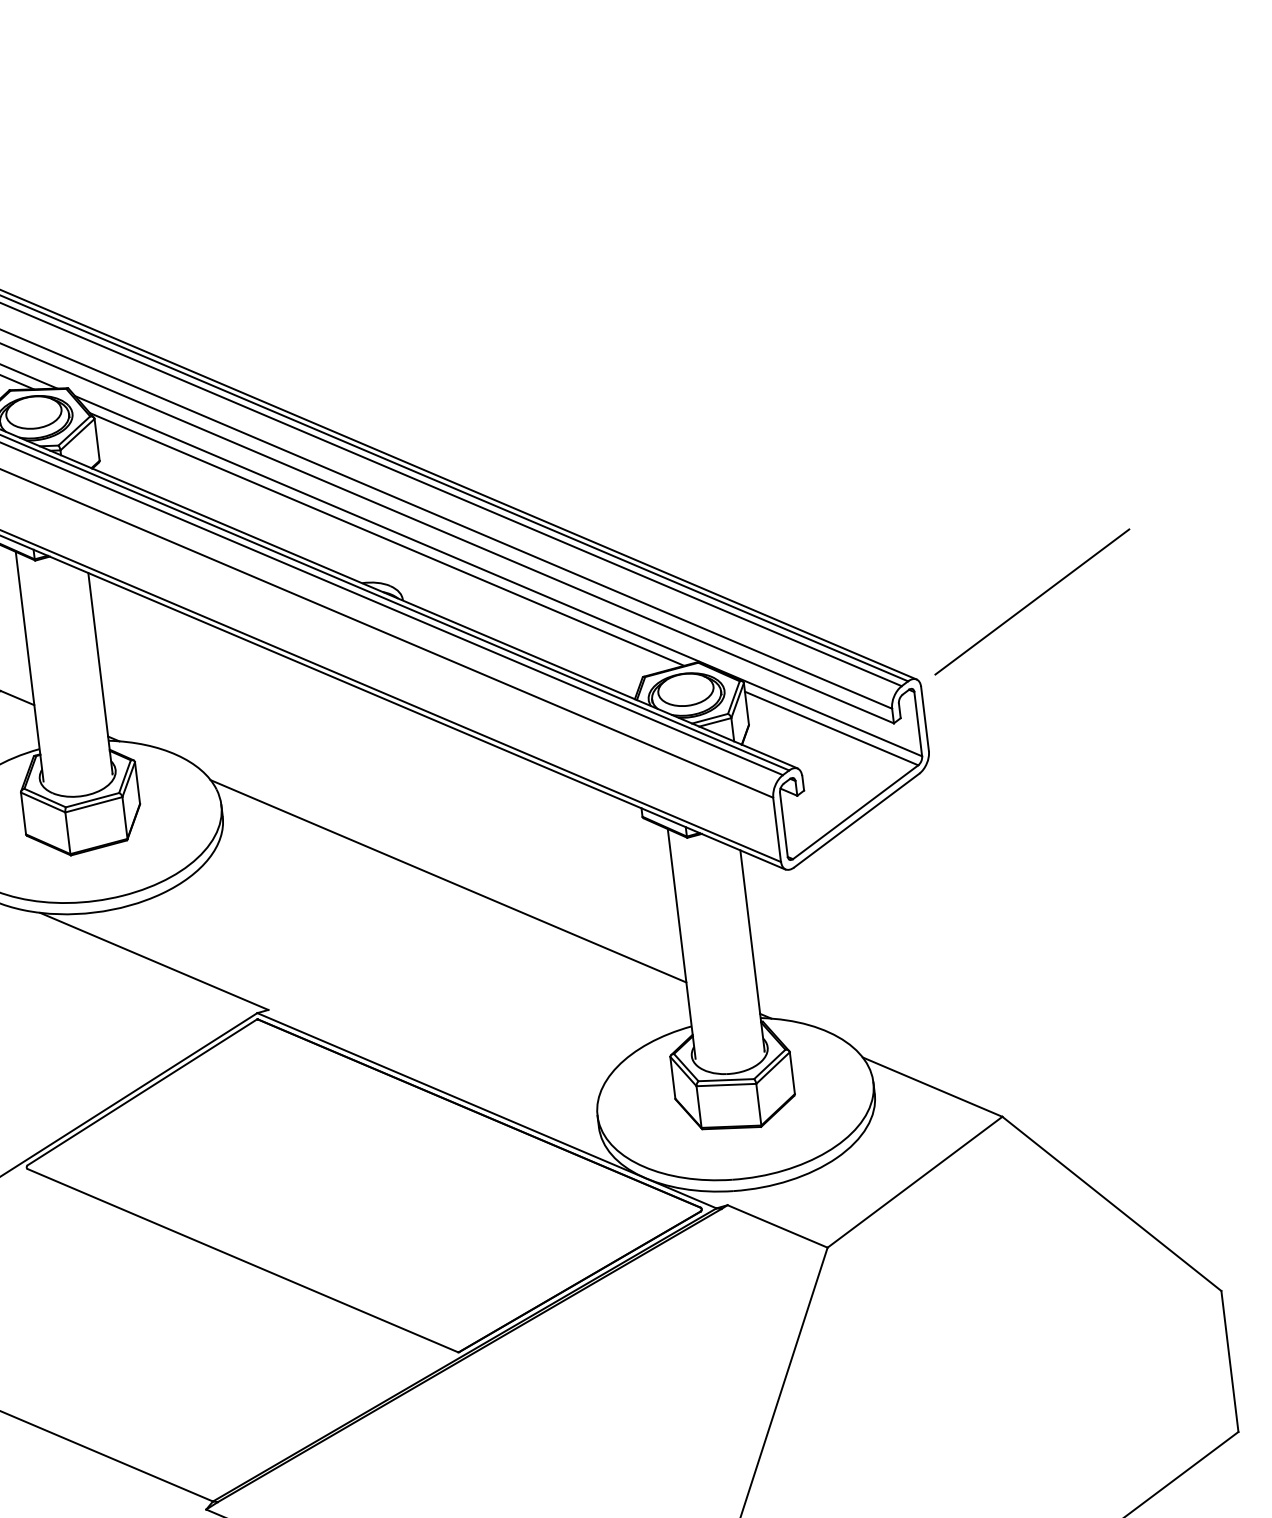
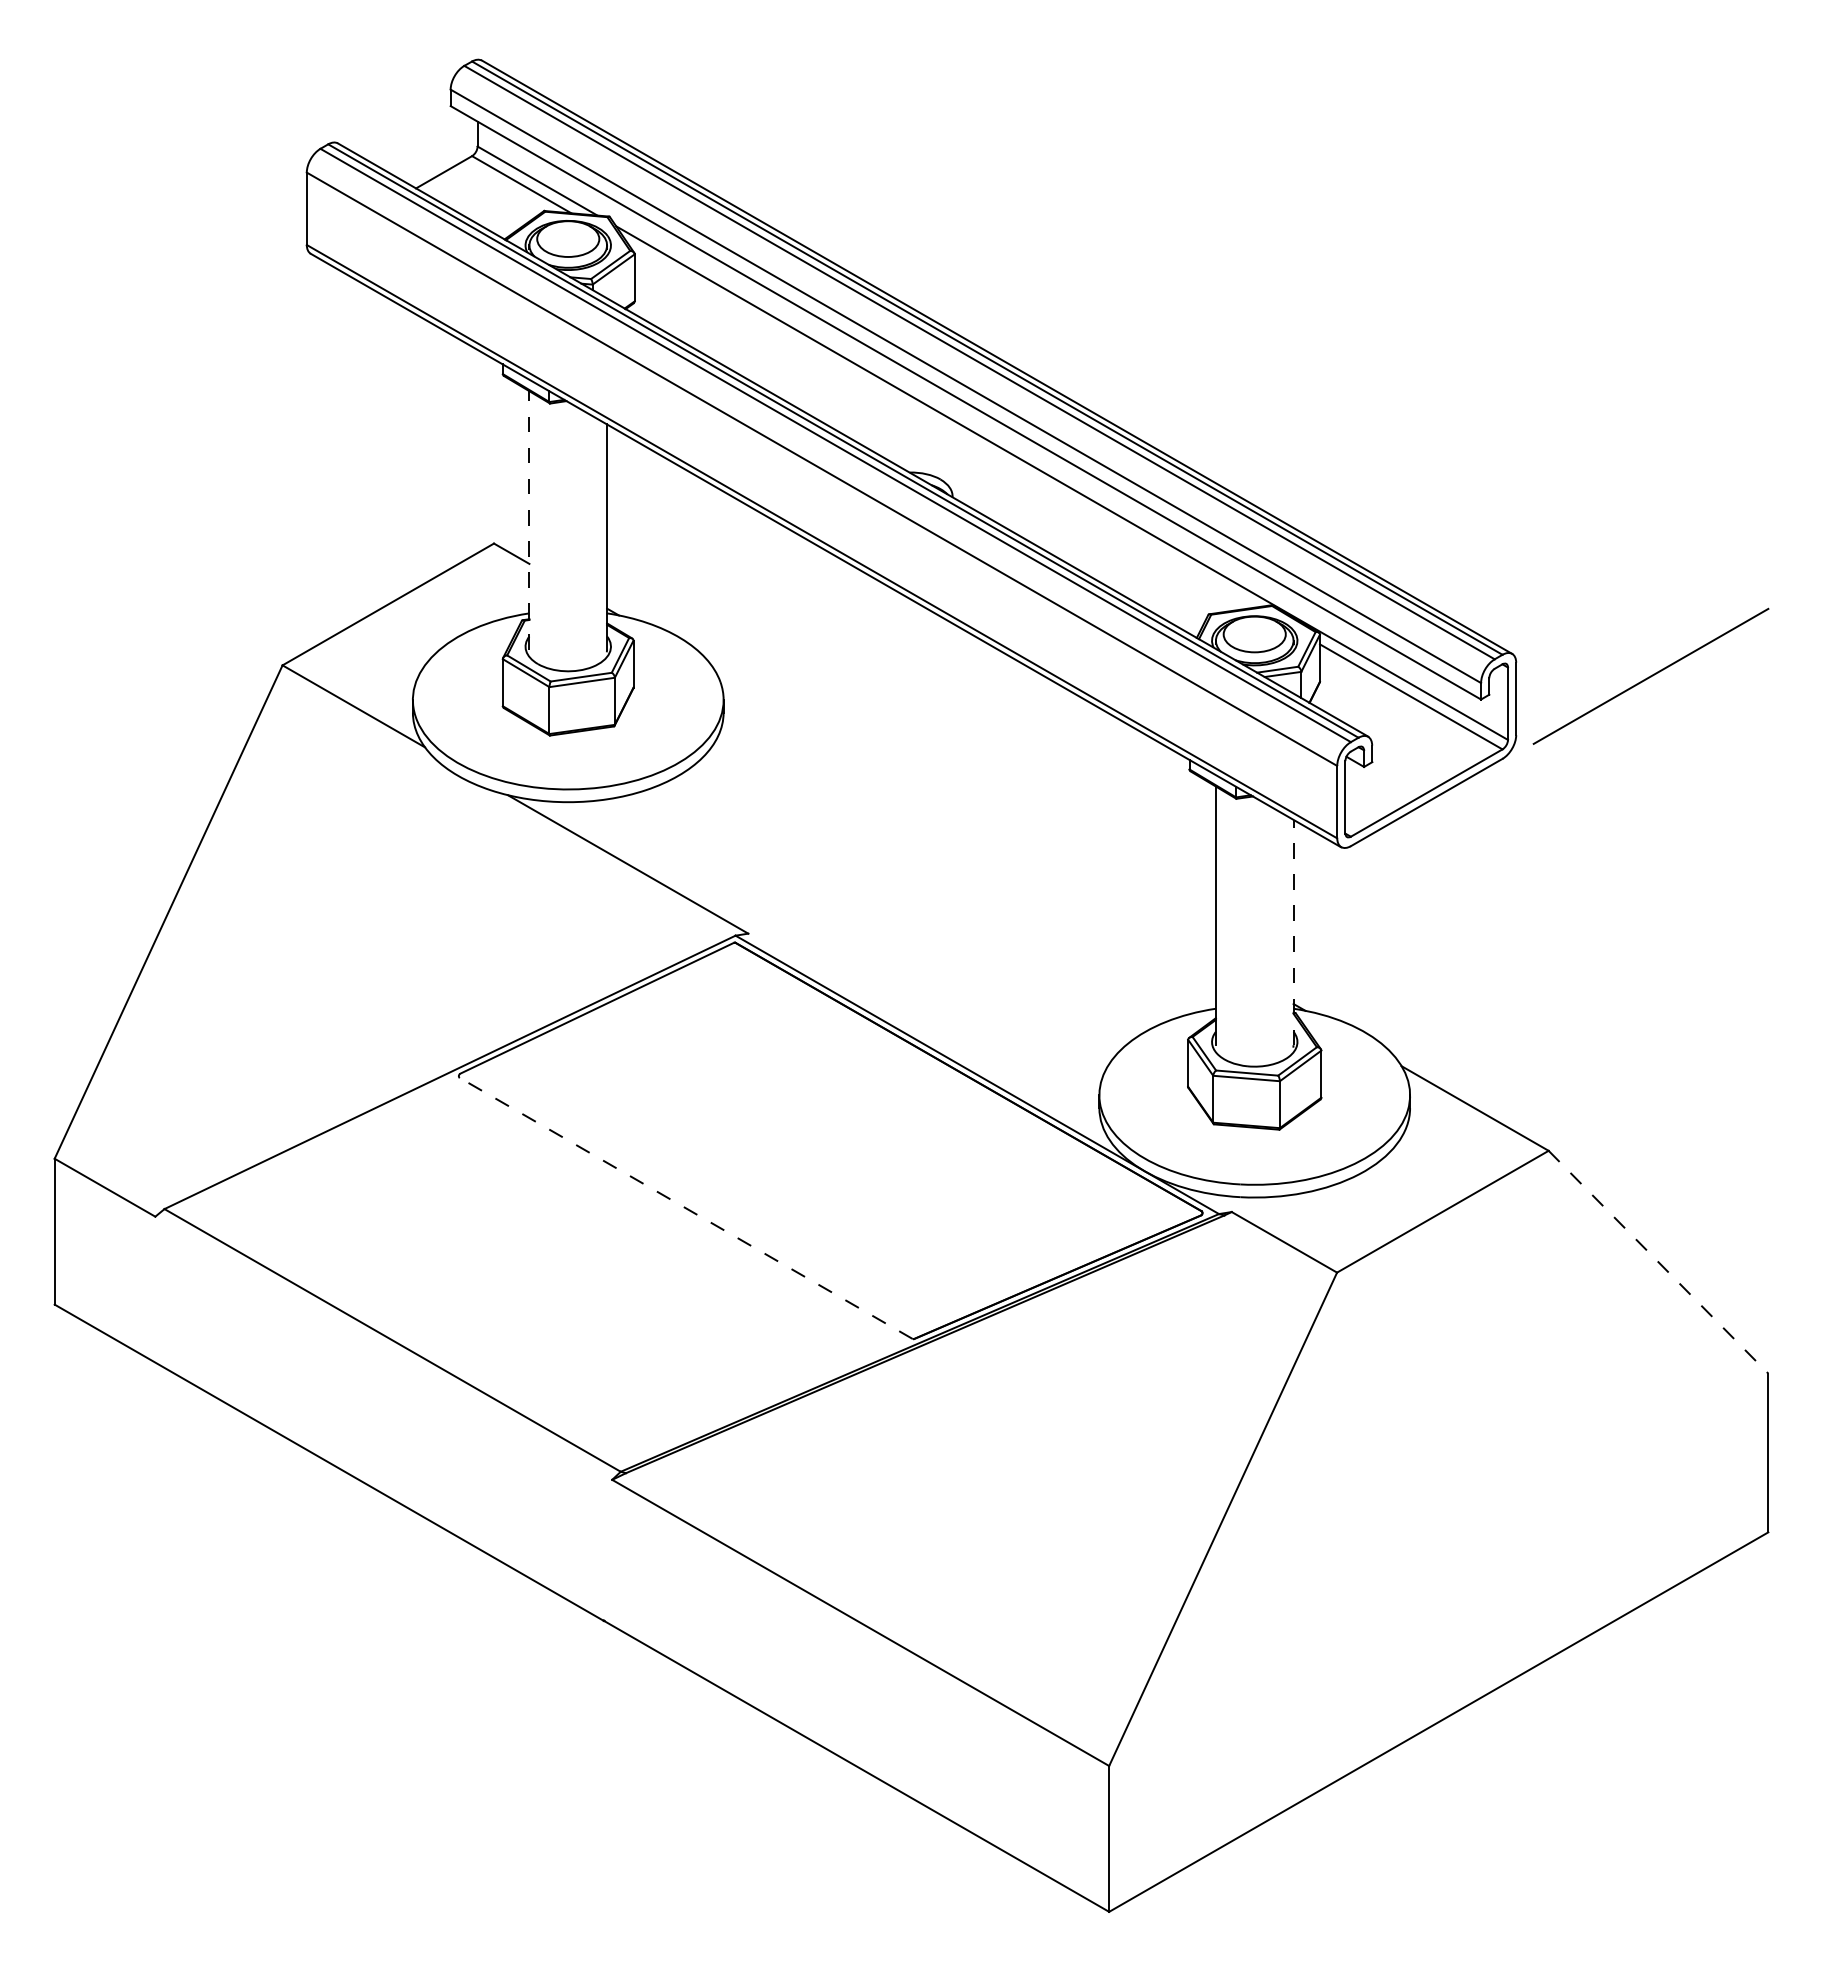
line: (387, 539) -> (943, 427), removed
line: (1031, 601) -> (1650, 675), moved
line: (29, 666) -> (529, 520), solid -> dashed
line: (448, 880) -> (965, 814), removed
line: (752, 950) -> (1293, 932), solid -> dashed
line: (1111, 1204) -> (1658, 1262), solid -> dashed
line: (242, 1260) -> (685, 1208), solid -> dashed

